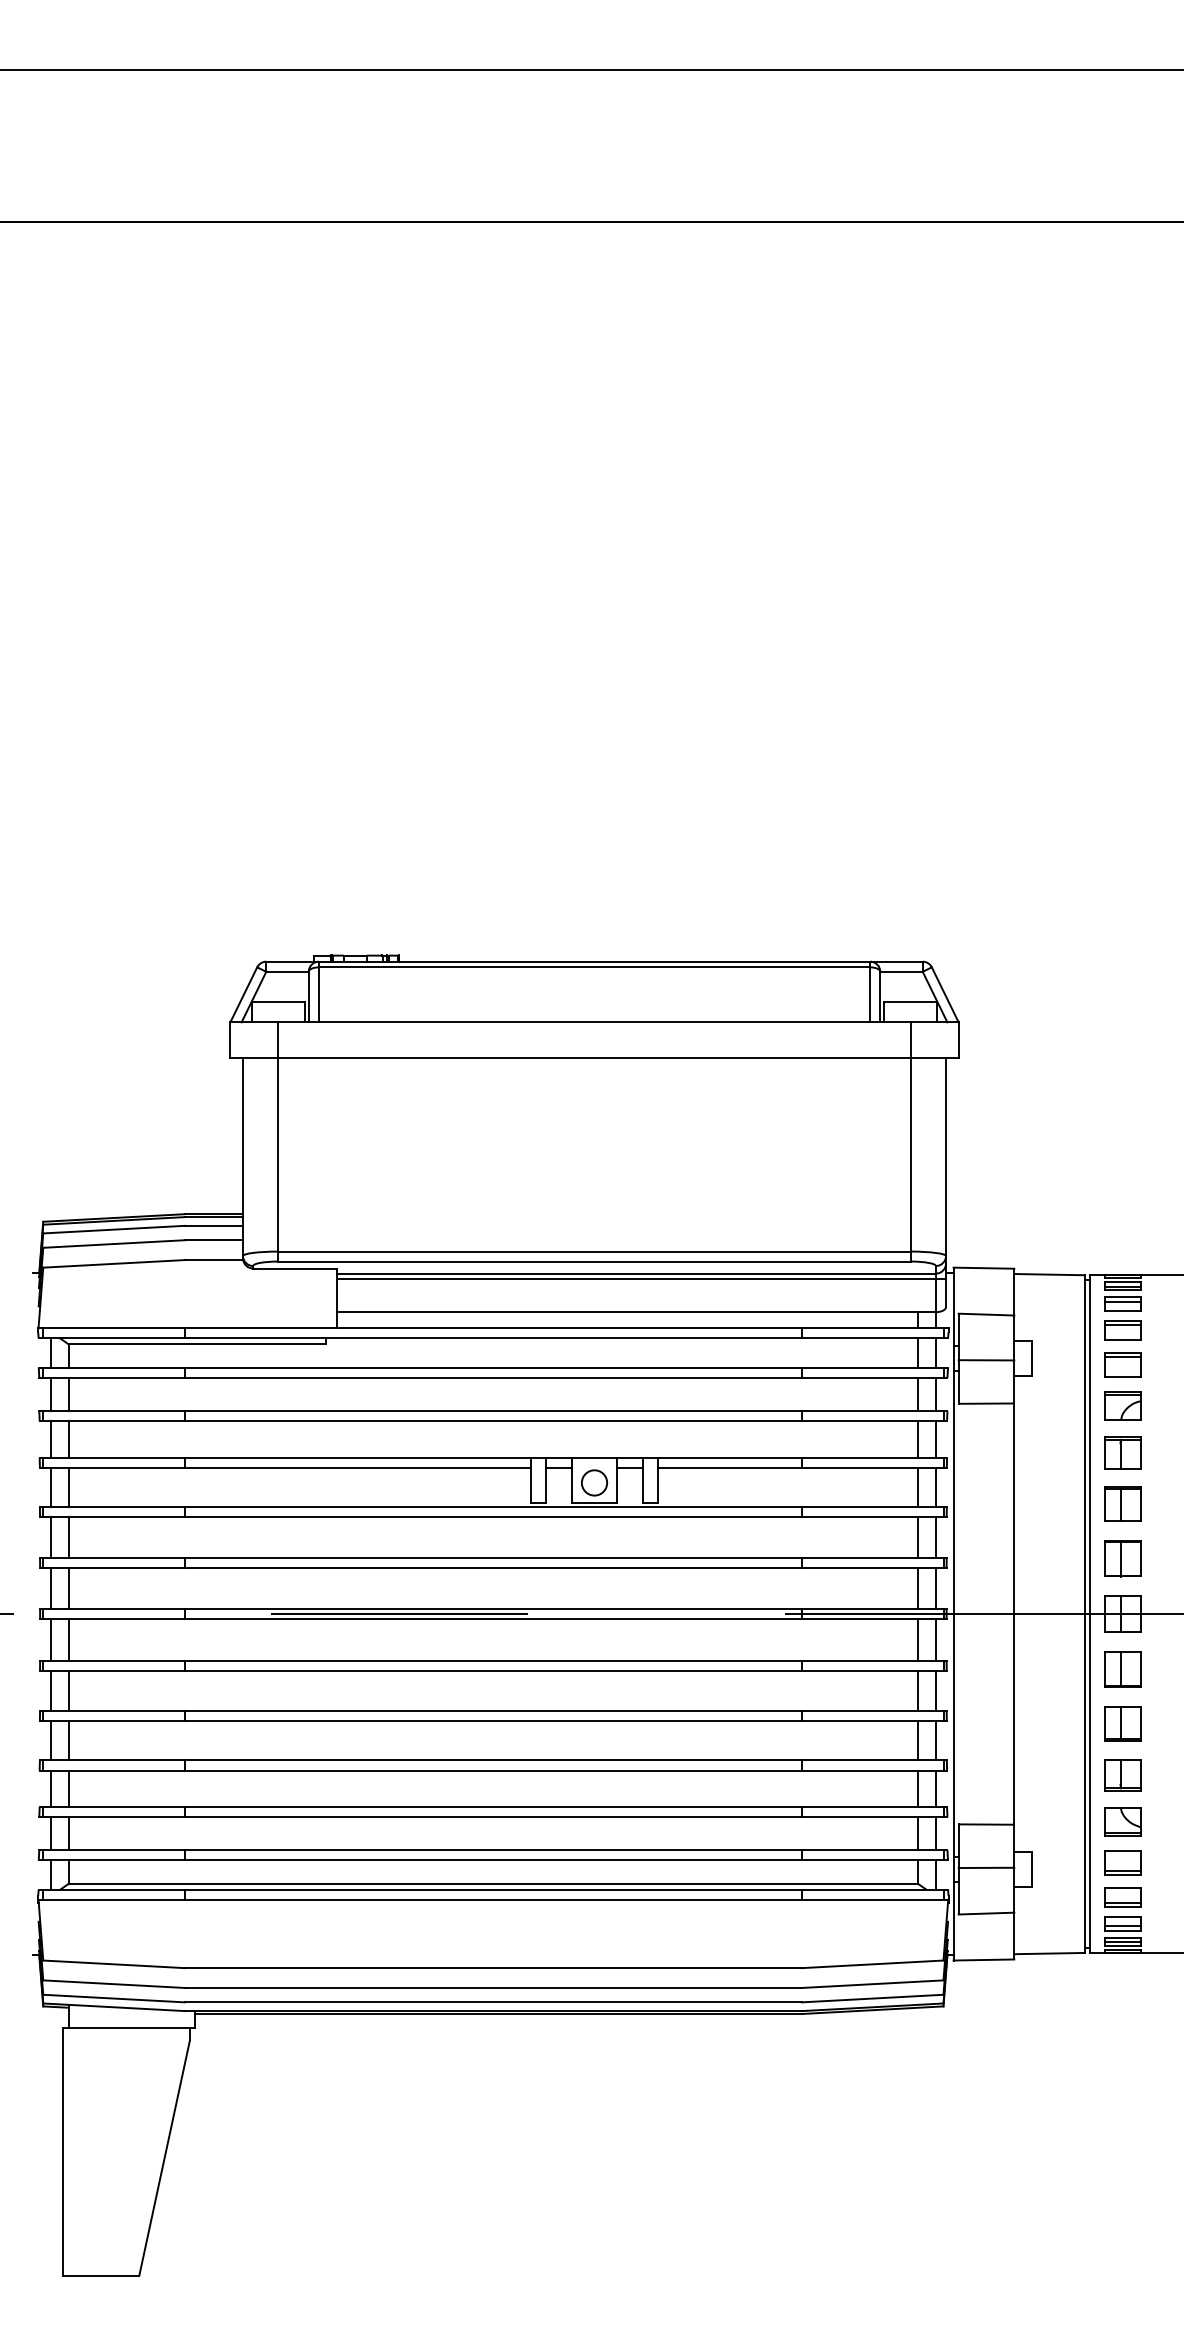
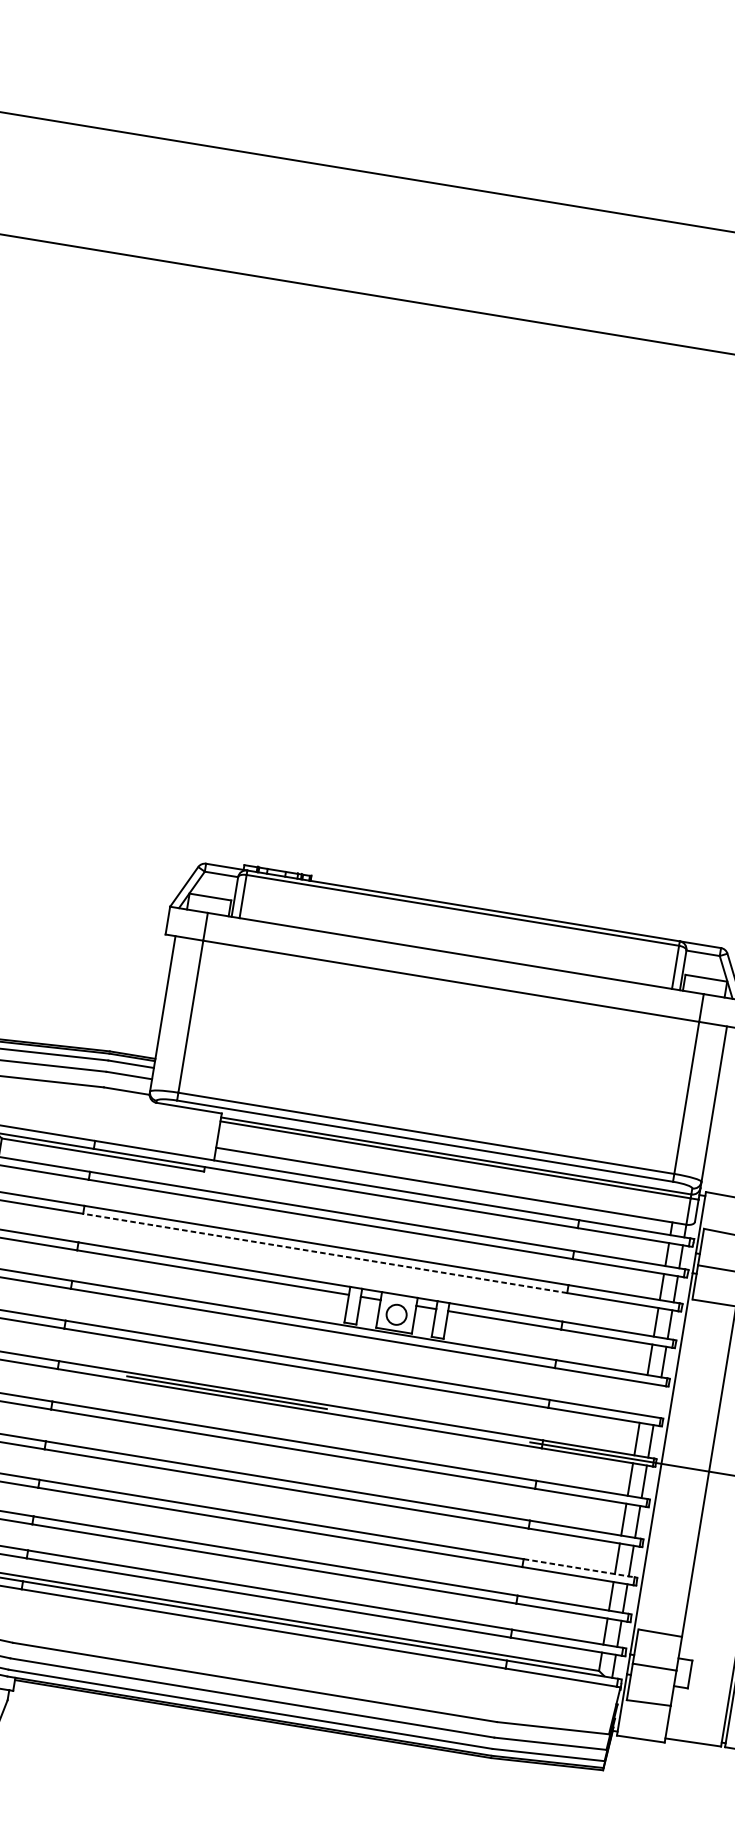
line: (493, 1421) -> (325, 1253), solid -> dashed
line: (918, 1536) -> (643, 1398), removed
line: (935, 1536) -> (657, 1400), removed
line: (872, 1760) -> (579, 1568), solid -> dashed

